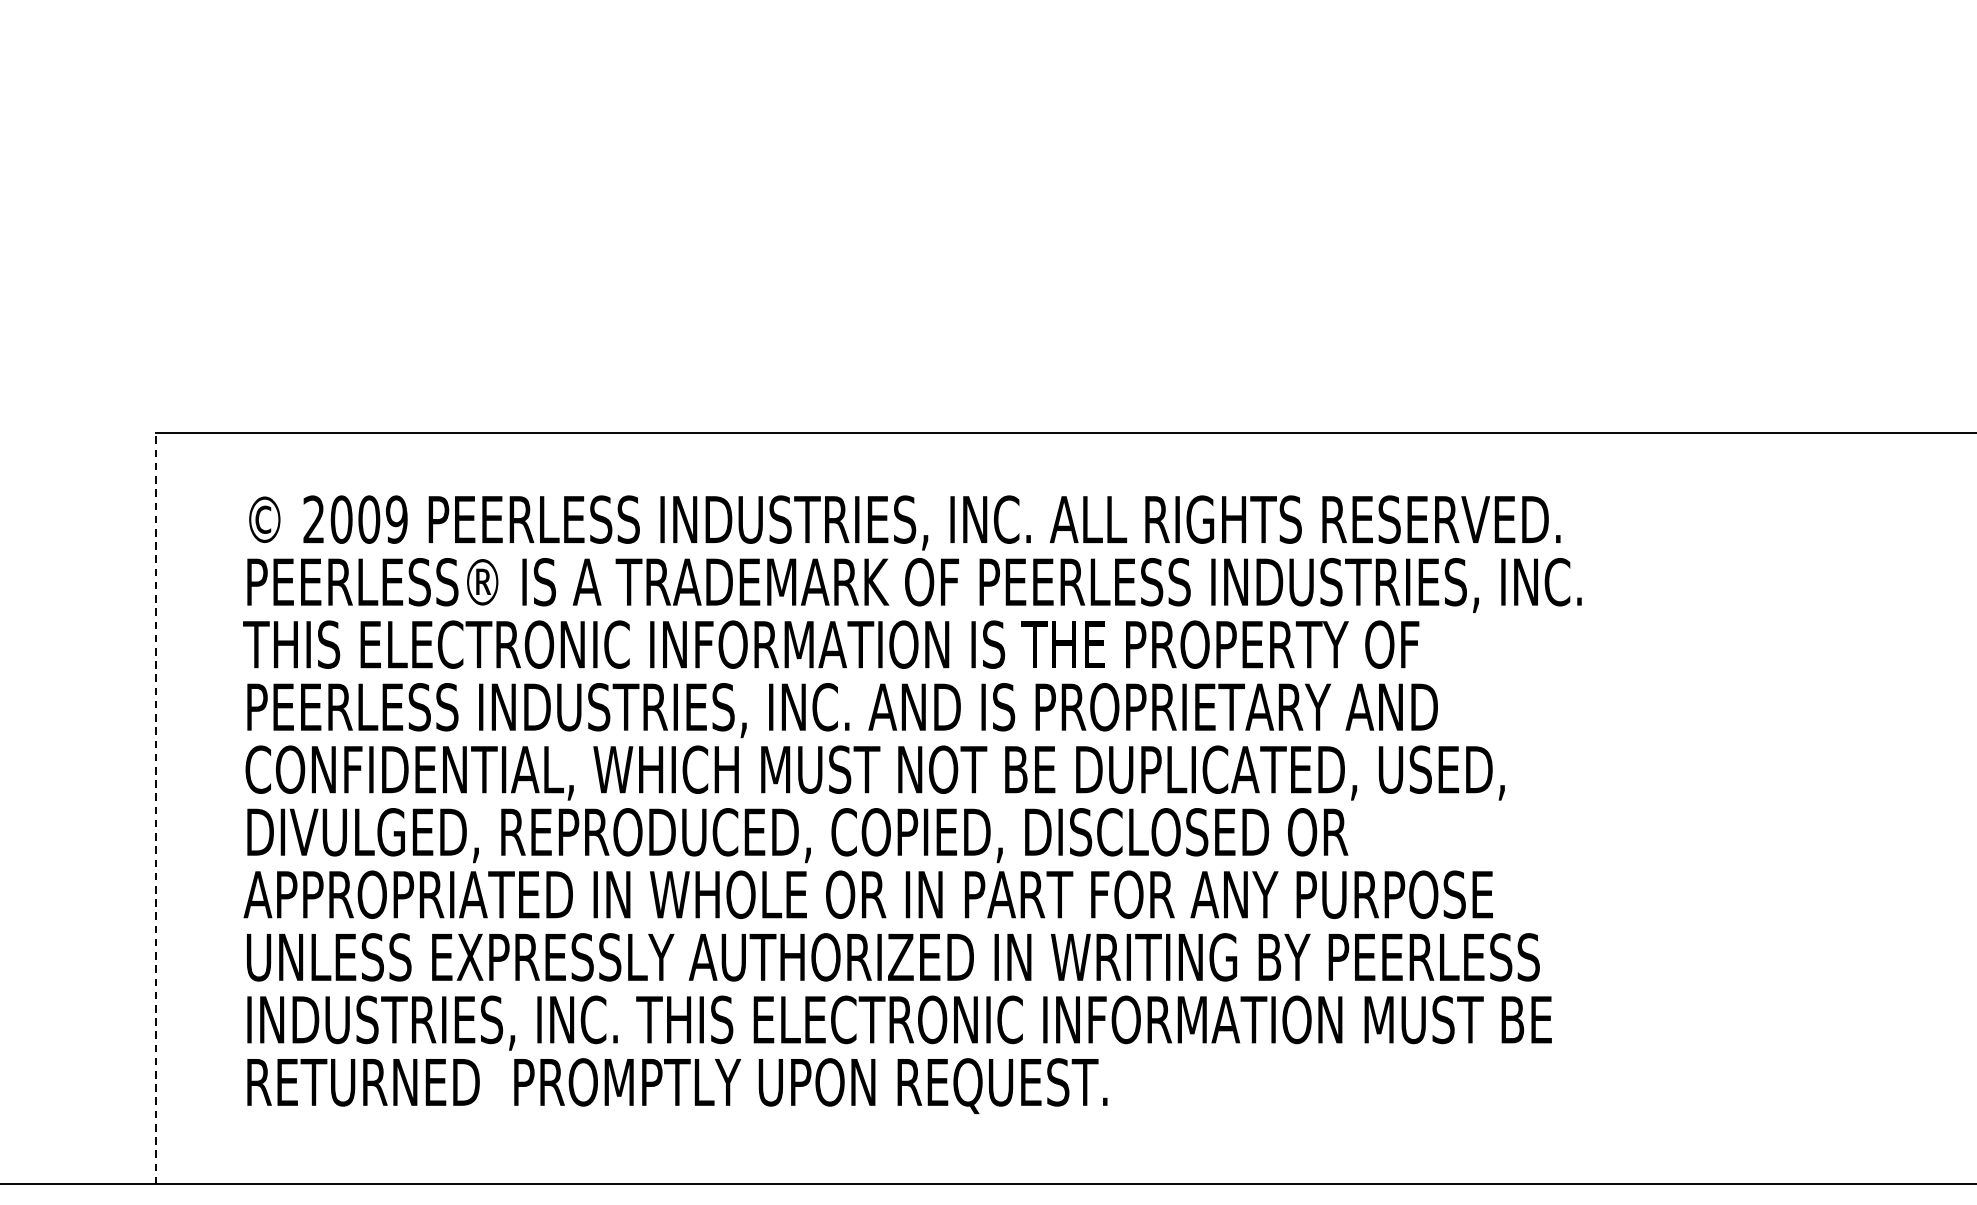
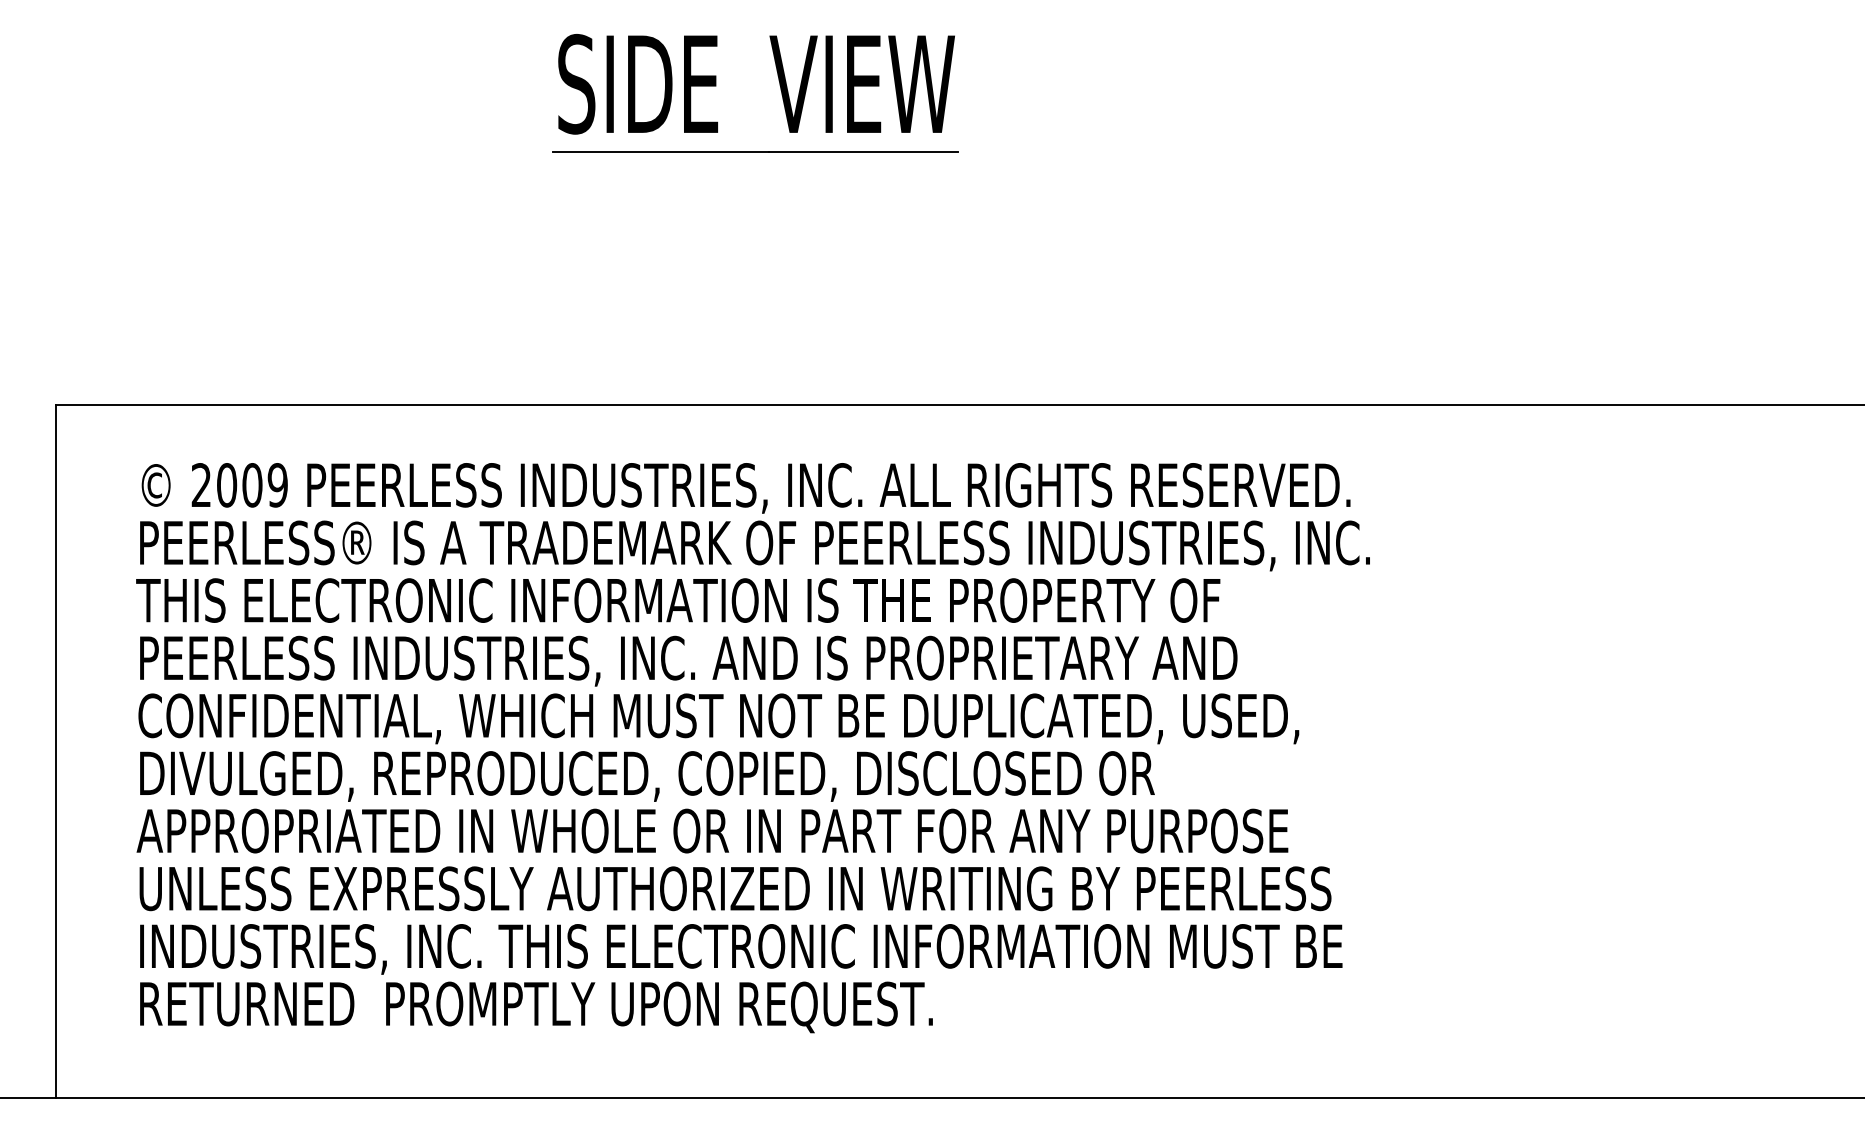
part: (942, 91) -> (780, 90), added
line: (155, 808) -> (55, 751), dashed -> solid

